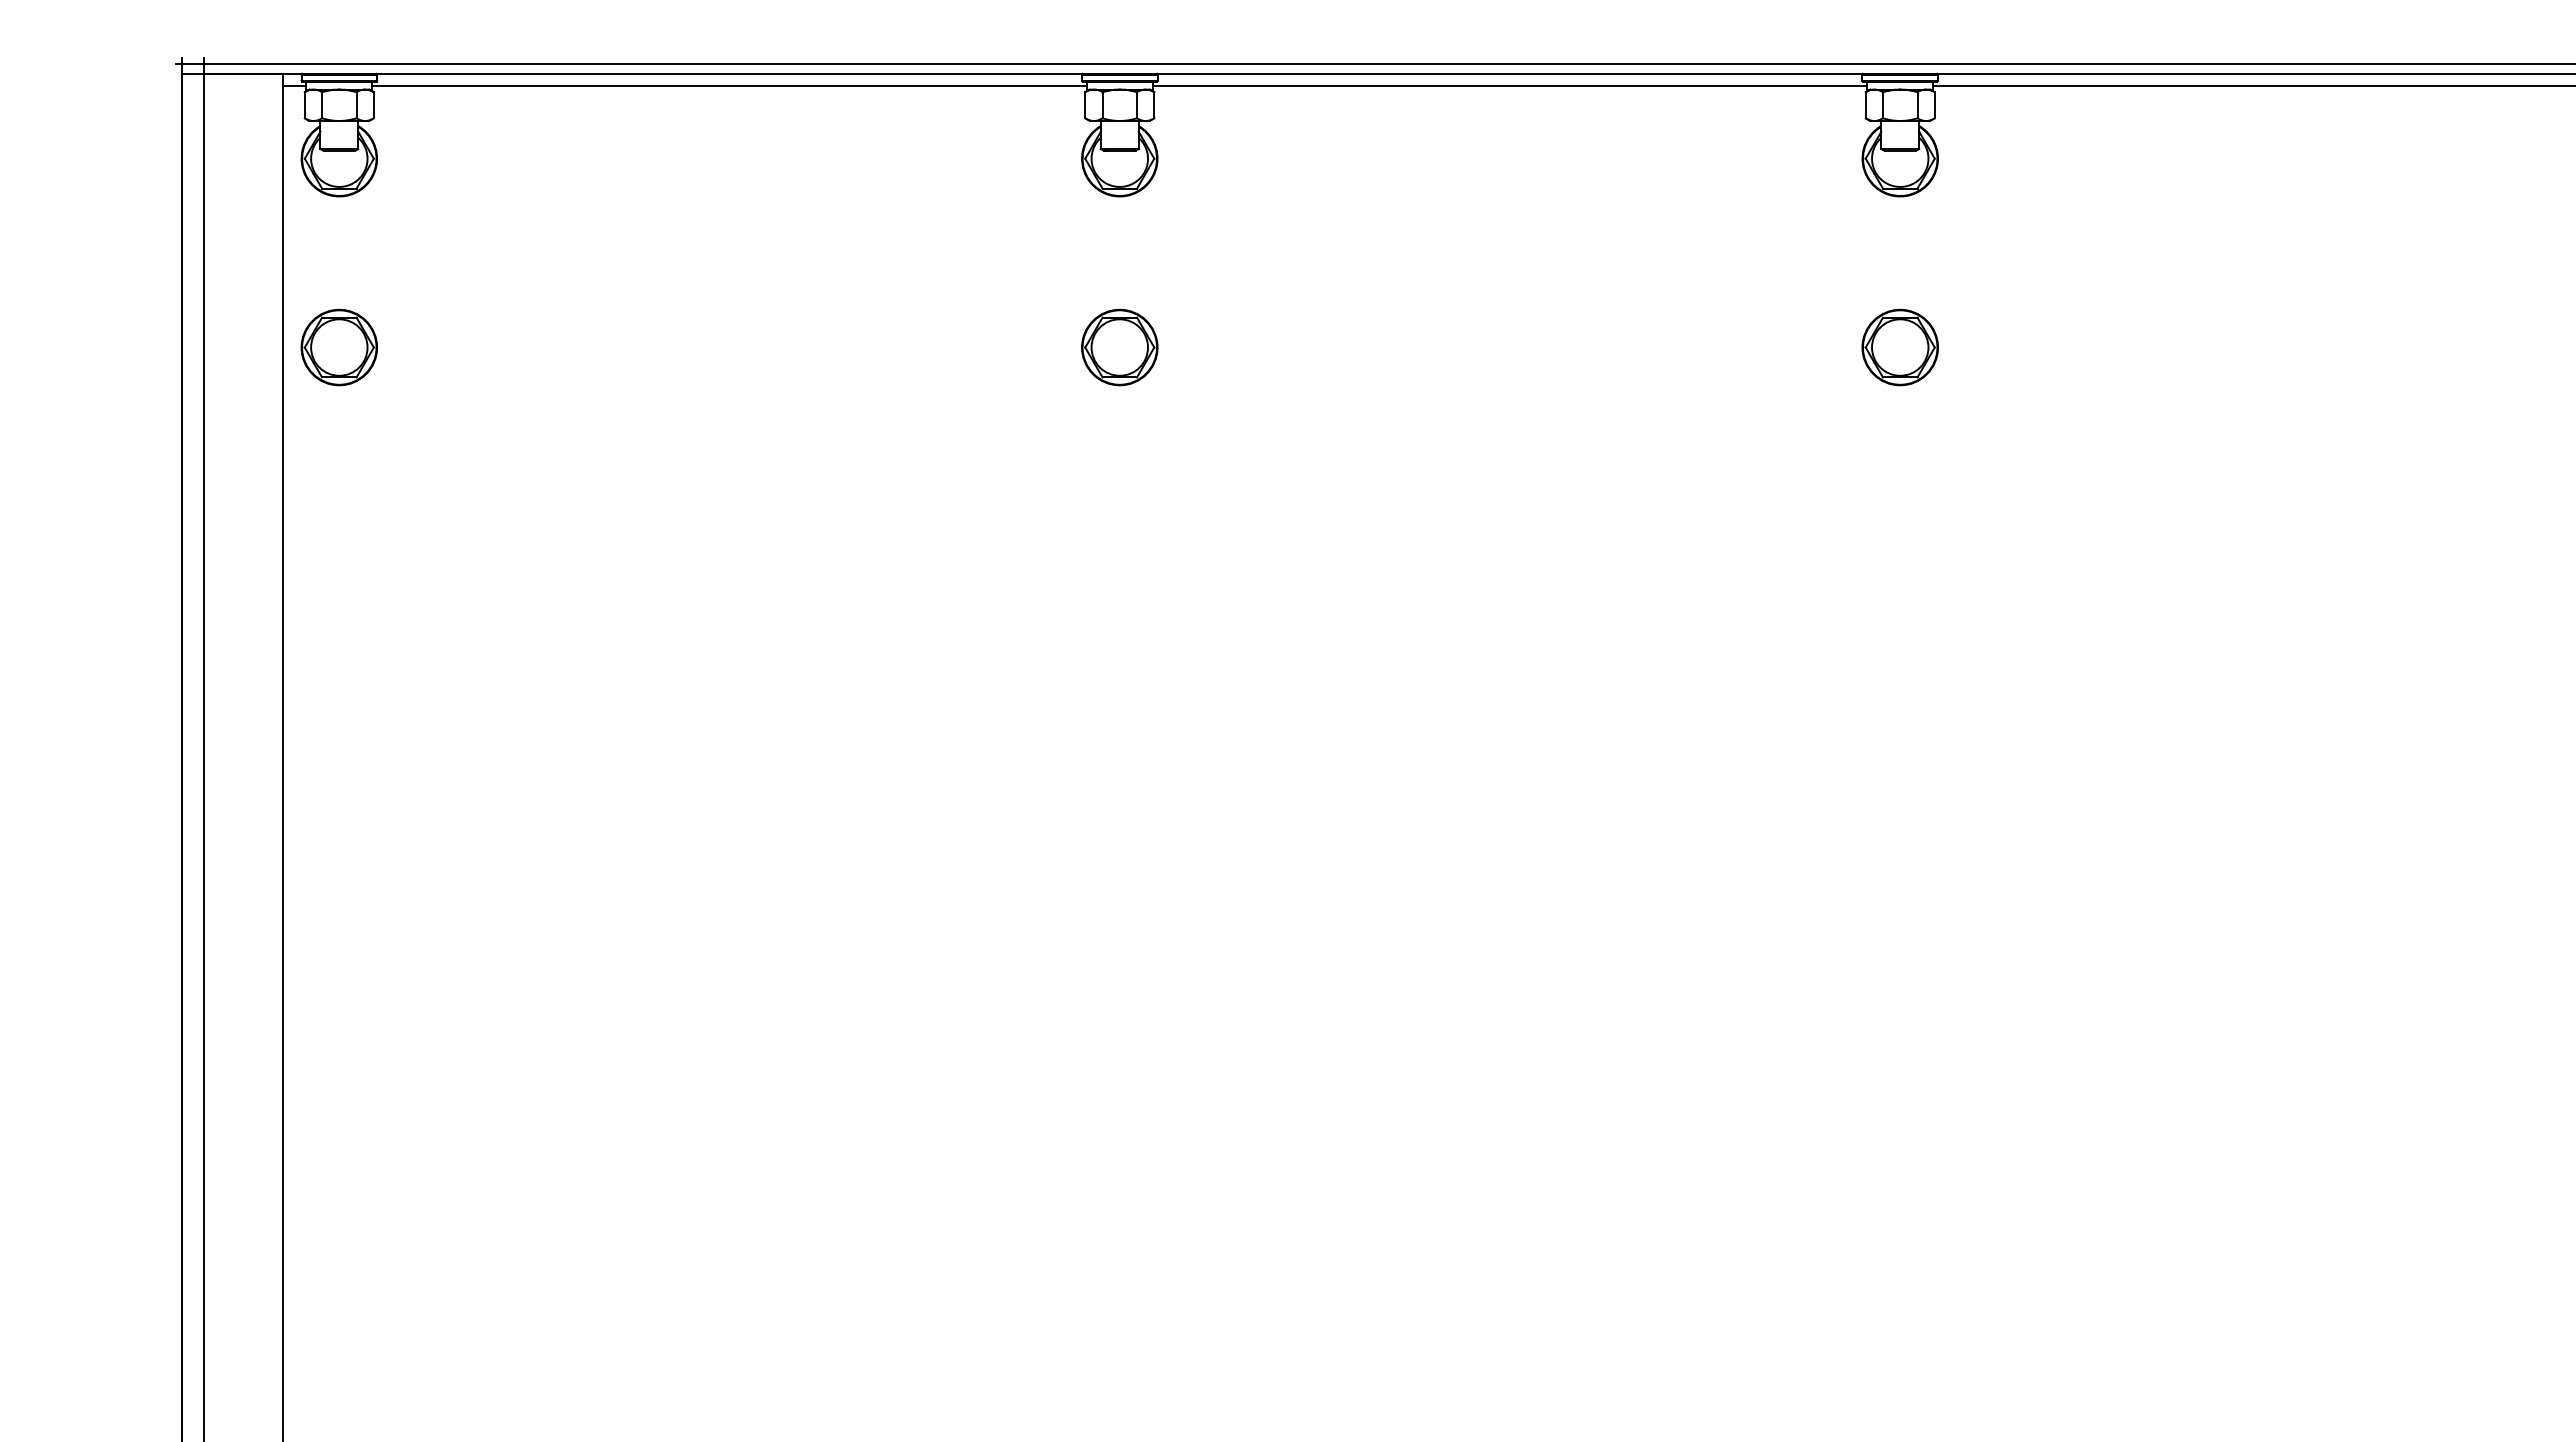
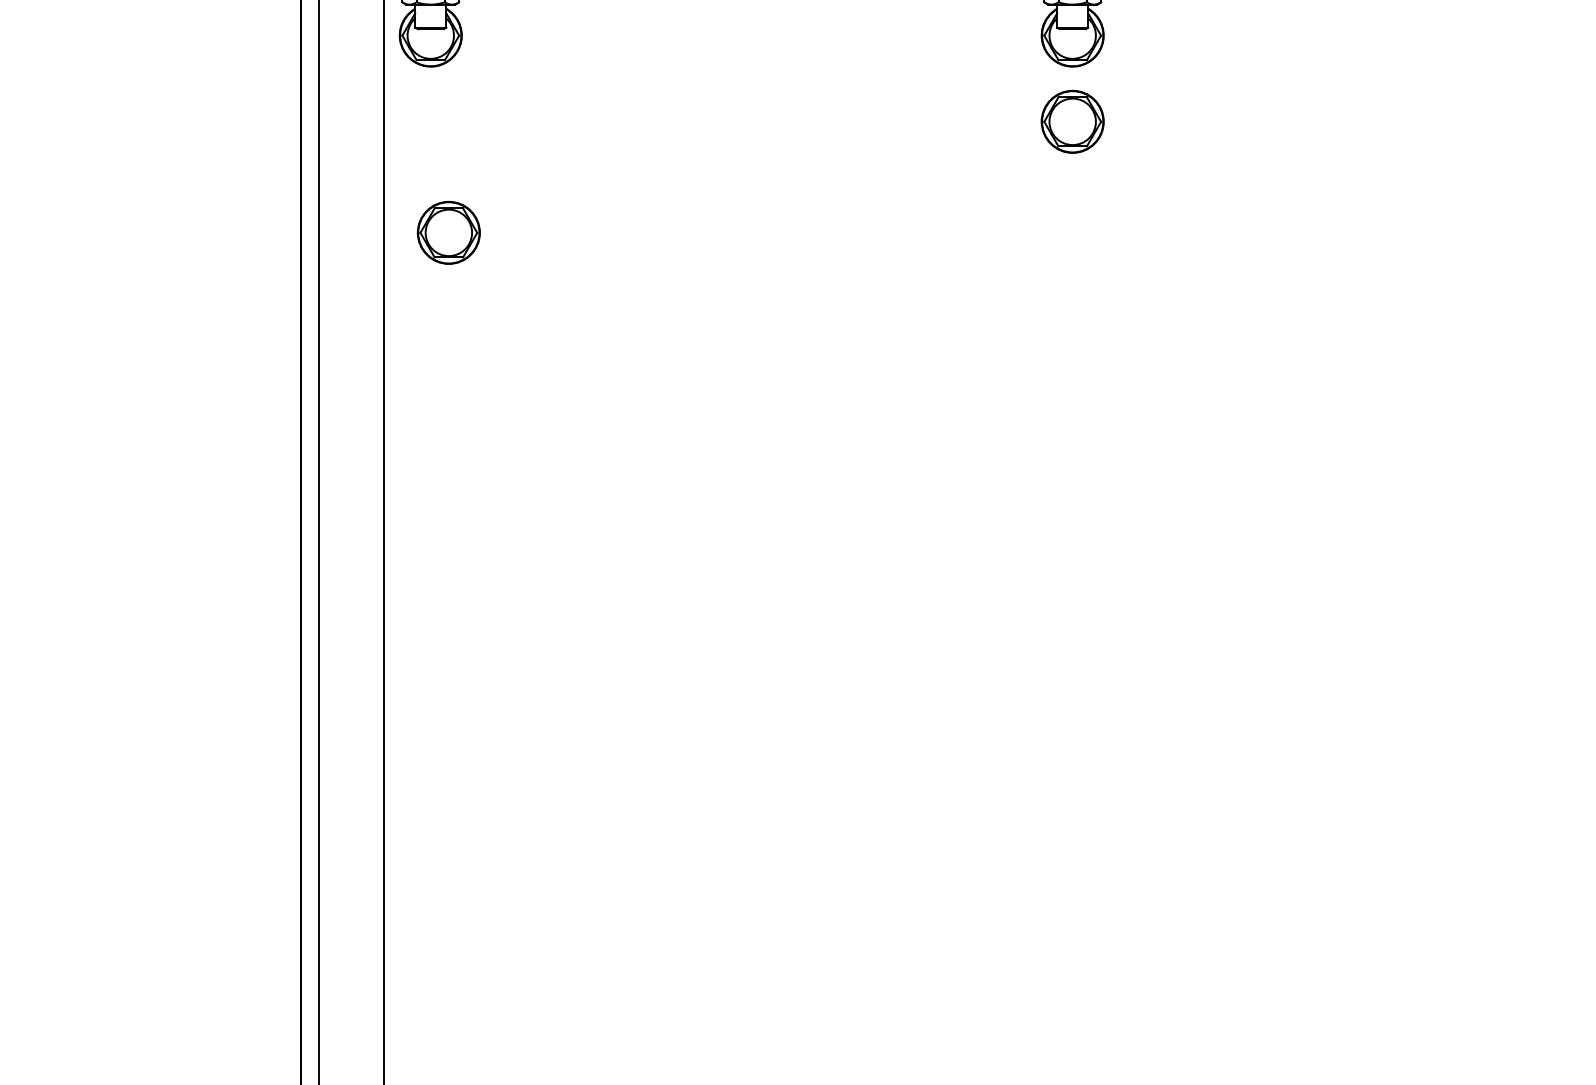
part: (338, 347) -> (448, 232), moved
part: (1119, 347) -> (1072, 121), moved

